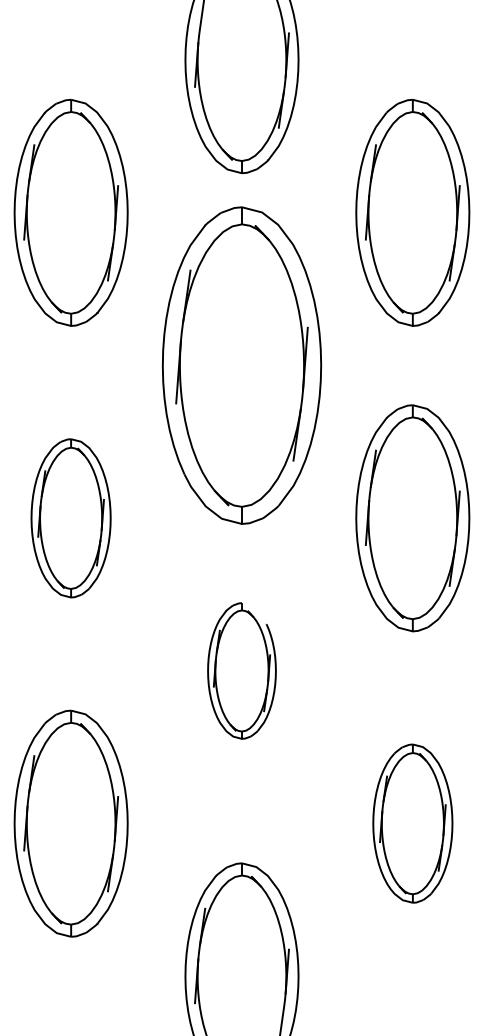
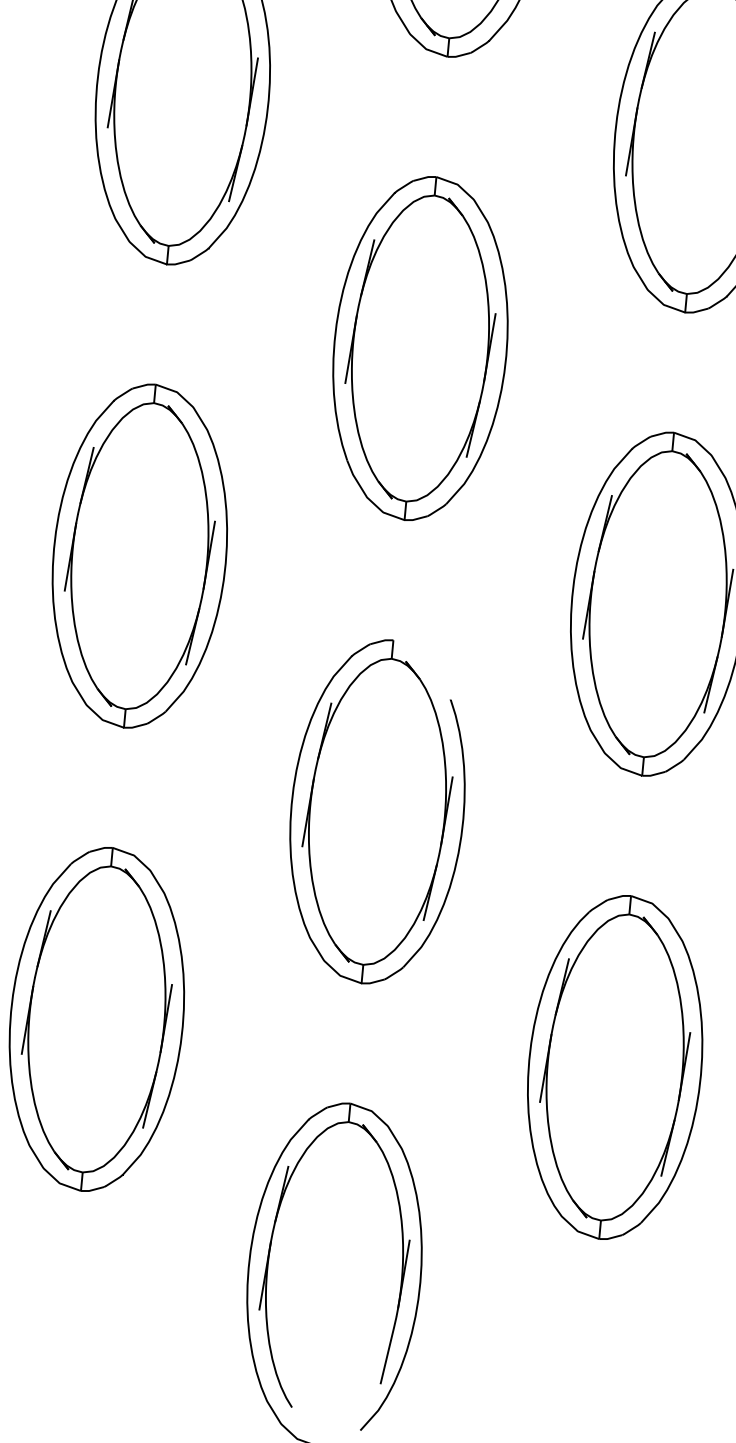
part: (241, 365) -> (419, 348), size x0.71
part: (70, 518) -> (138, 556), size x1.43
part: (241, 670) -> (376, 810), size x1.67
part: (412, 823) -> (614, 1067), size x1.43

